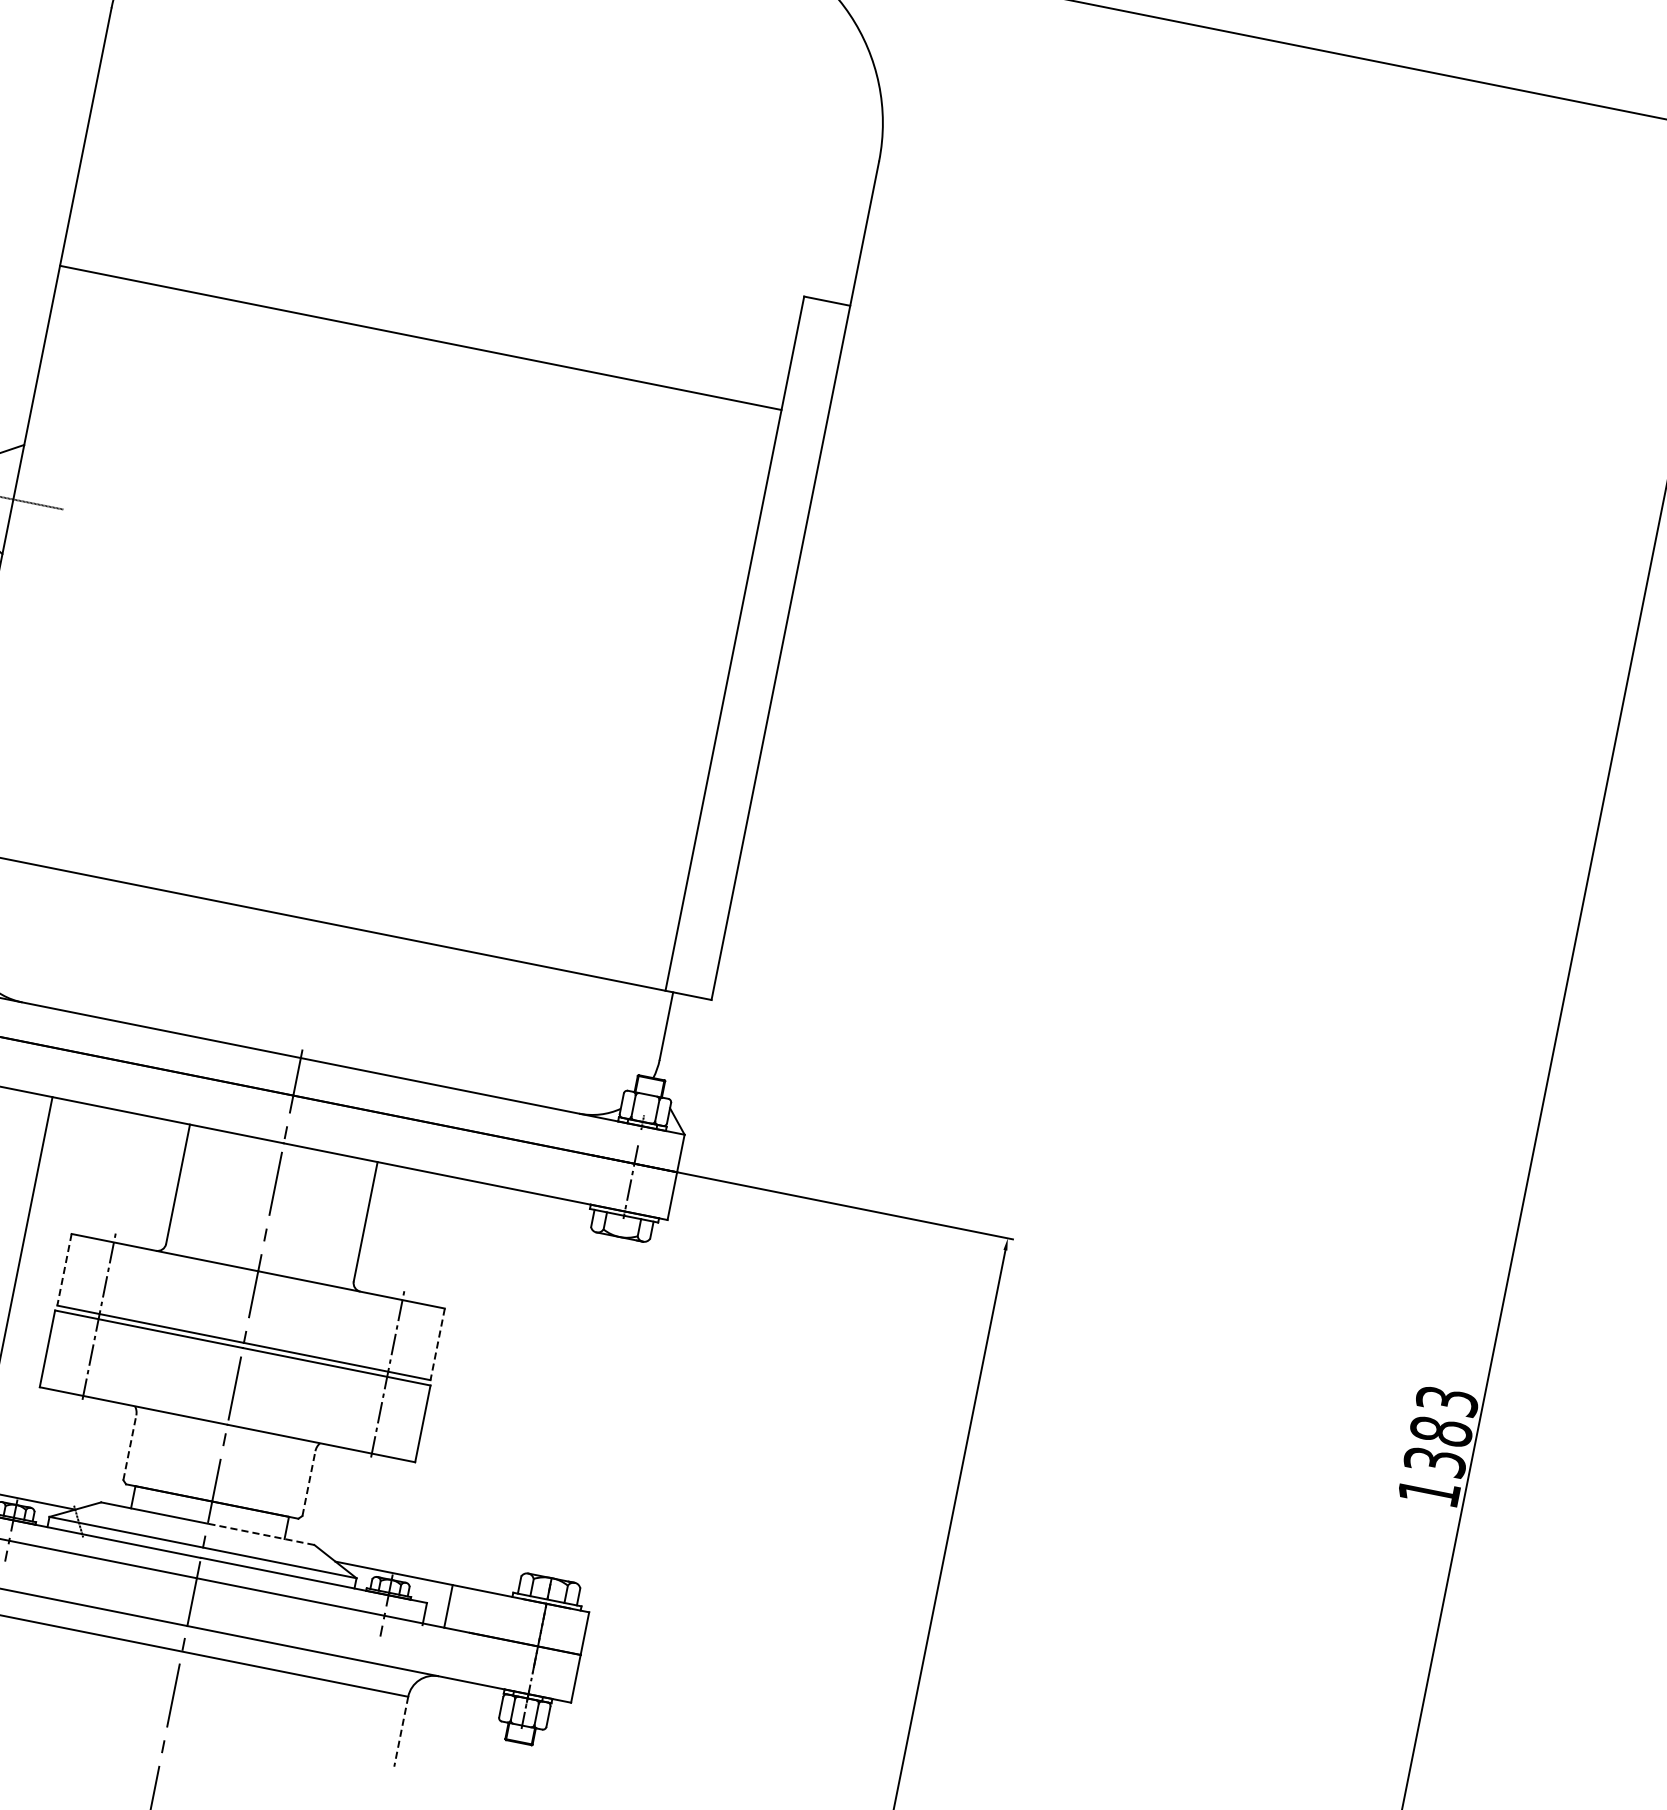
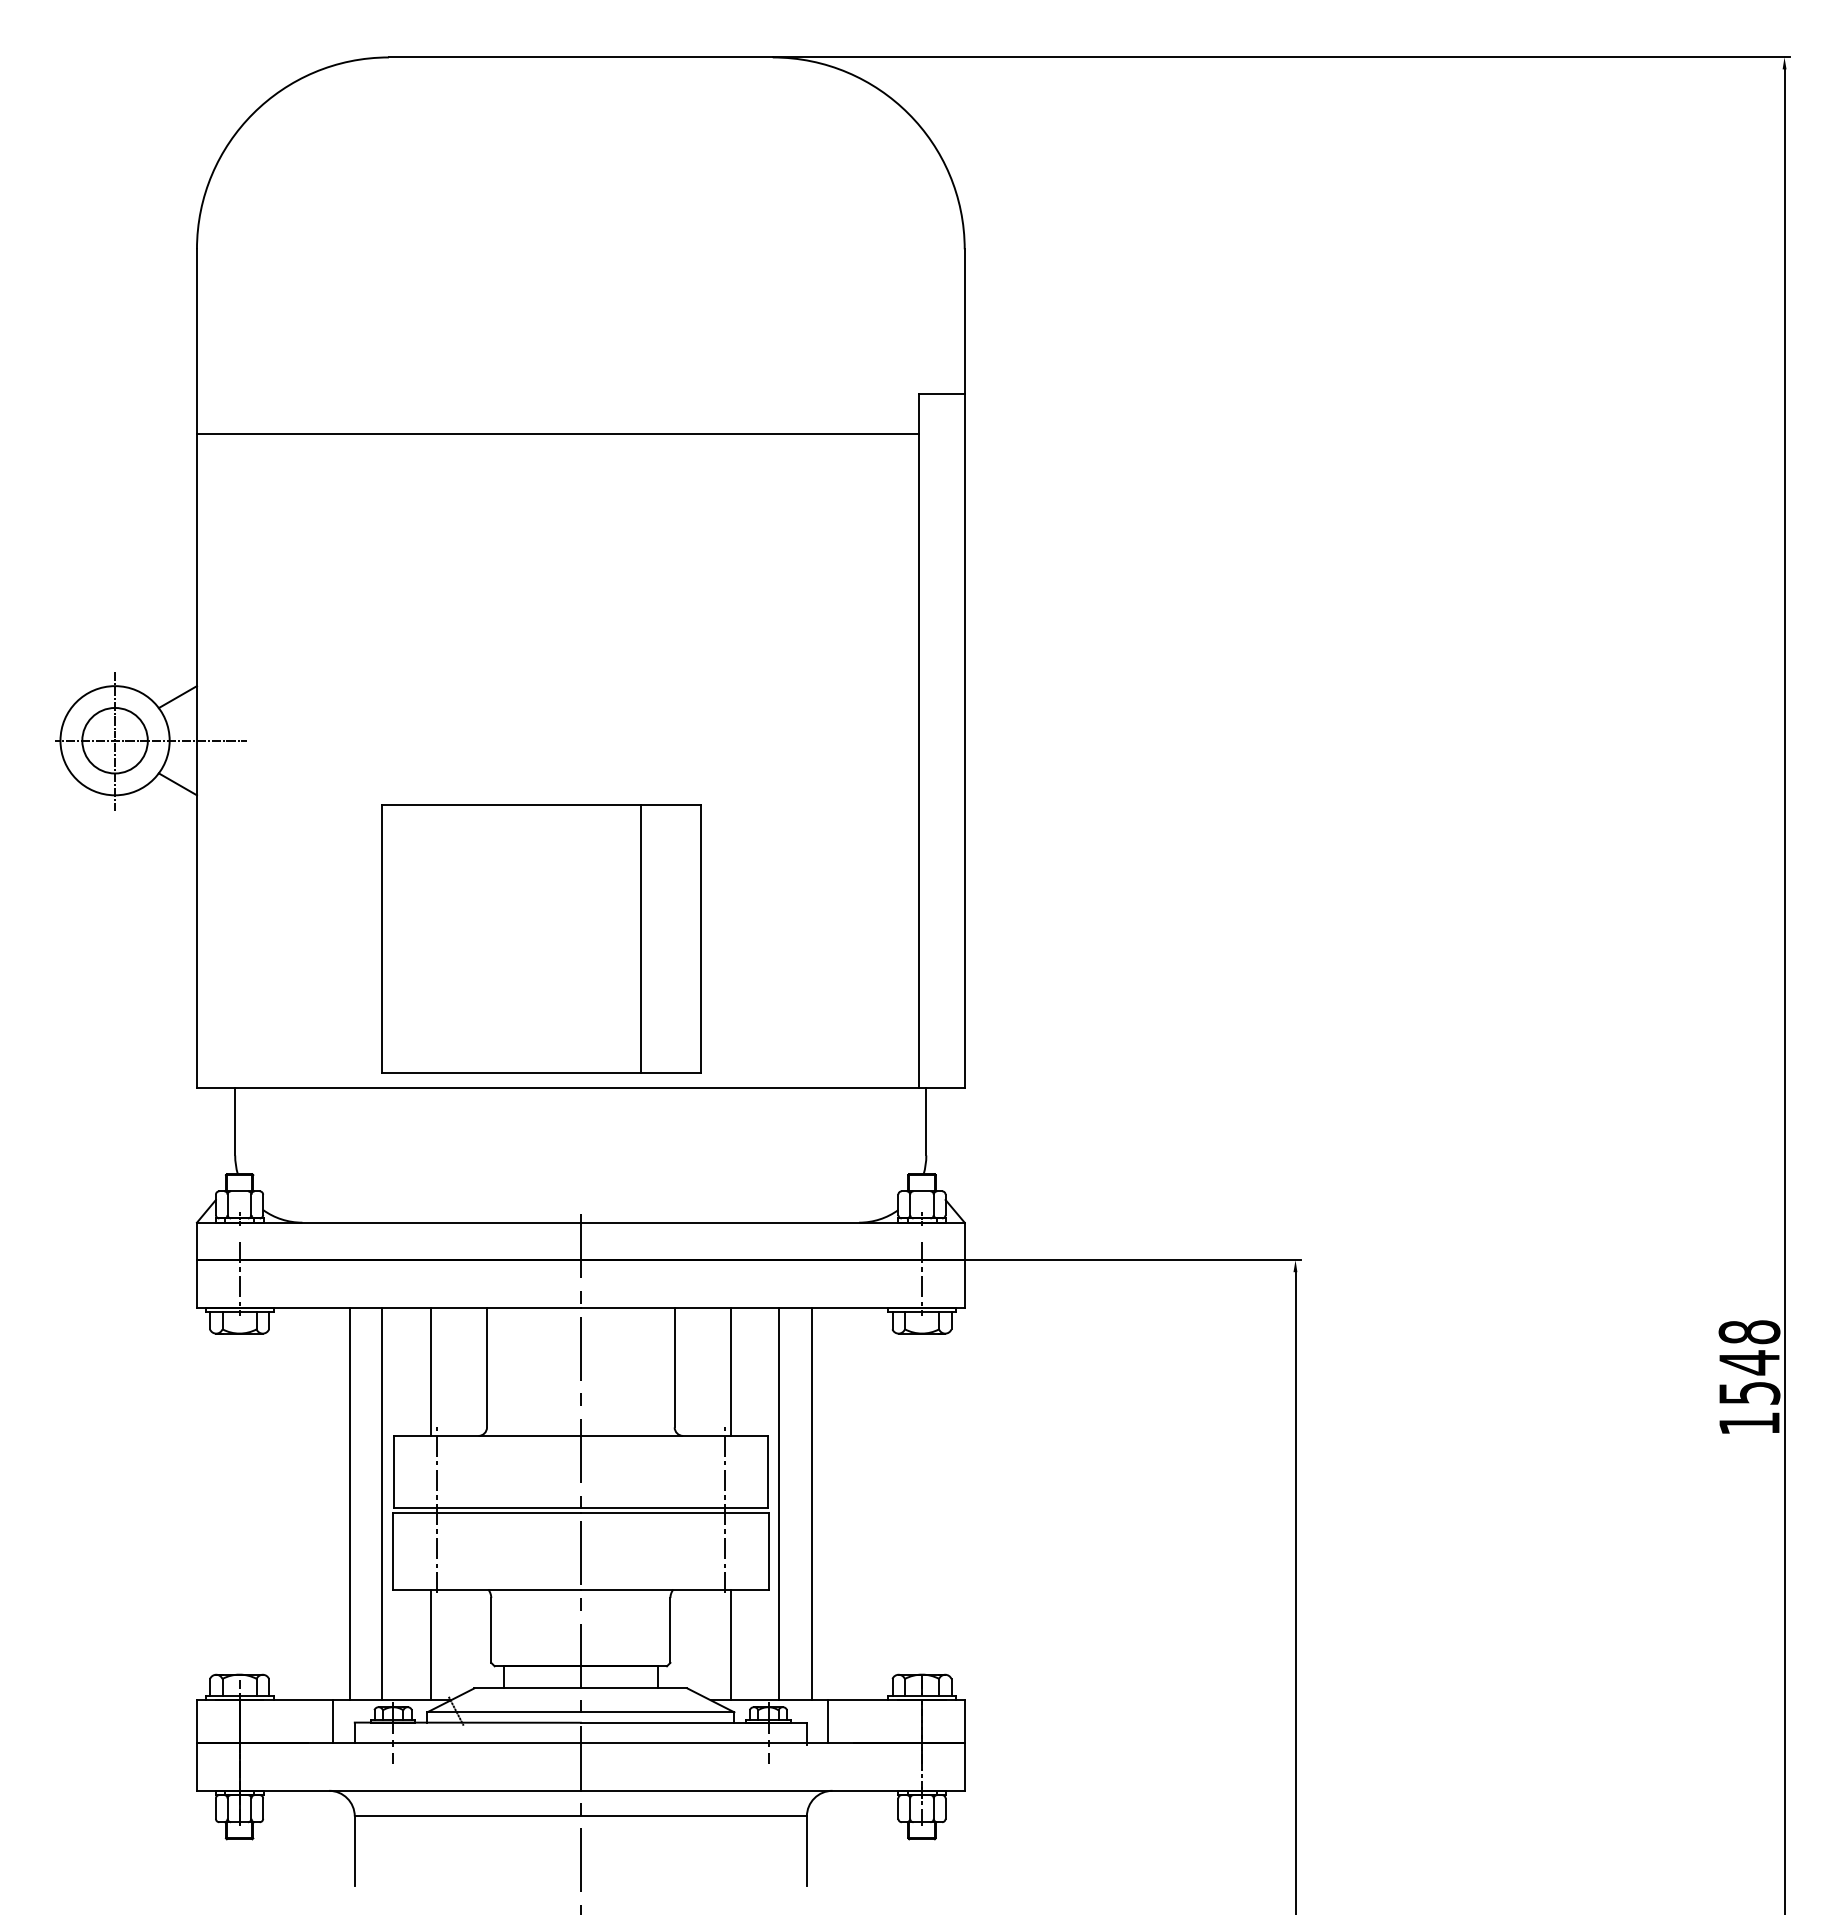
line: (420, 337) -> (557, 433), moved
part: (318, 766) -> (541, 938), added
line: (120, 1176) -> (430, 1371), added
line: (420, 1236) -> (730, 1371), added
line: (64, 1269) -> (394, 1471), dashed -> solid
line: (46, 1300) -> (382, 1504), added
line: (437, 1344) -> (767, 1471), dashed -> solid
line: (443, 1379) -> (779, 1504), added
line: (476, 1386) -> (812, 1504), added
text: (1441, 1431) -> (1749, 1362), 1383 -> 1548
line: (130, 1446) -> (491, 1629), dashed -> solid
line: (66, 1449) -> (430, 1644), added
line: (309, 1482) -> (670, 1629), dashed -> solid
line: (366, 1509) -> (730, 1644), added
line: (260, 1534) -> (633, 1688), dashed -> solid
line: (400, 1731) -> (806, 1851), dashed -> solid

